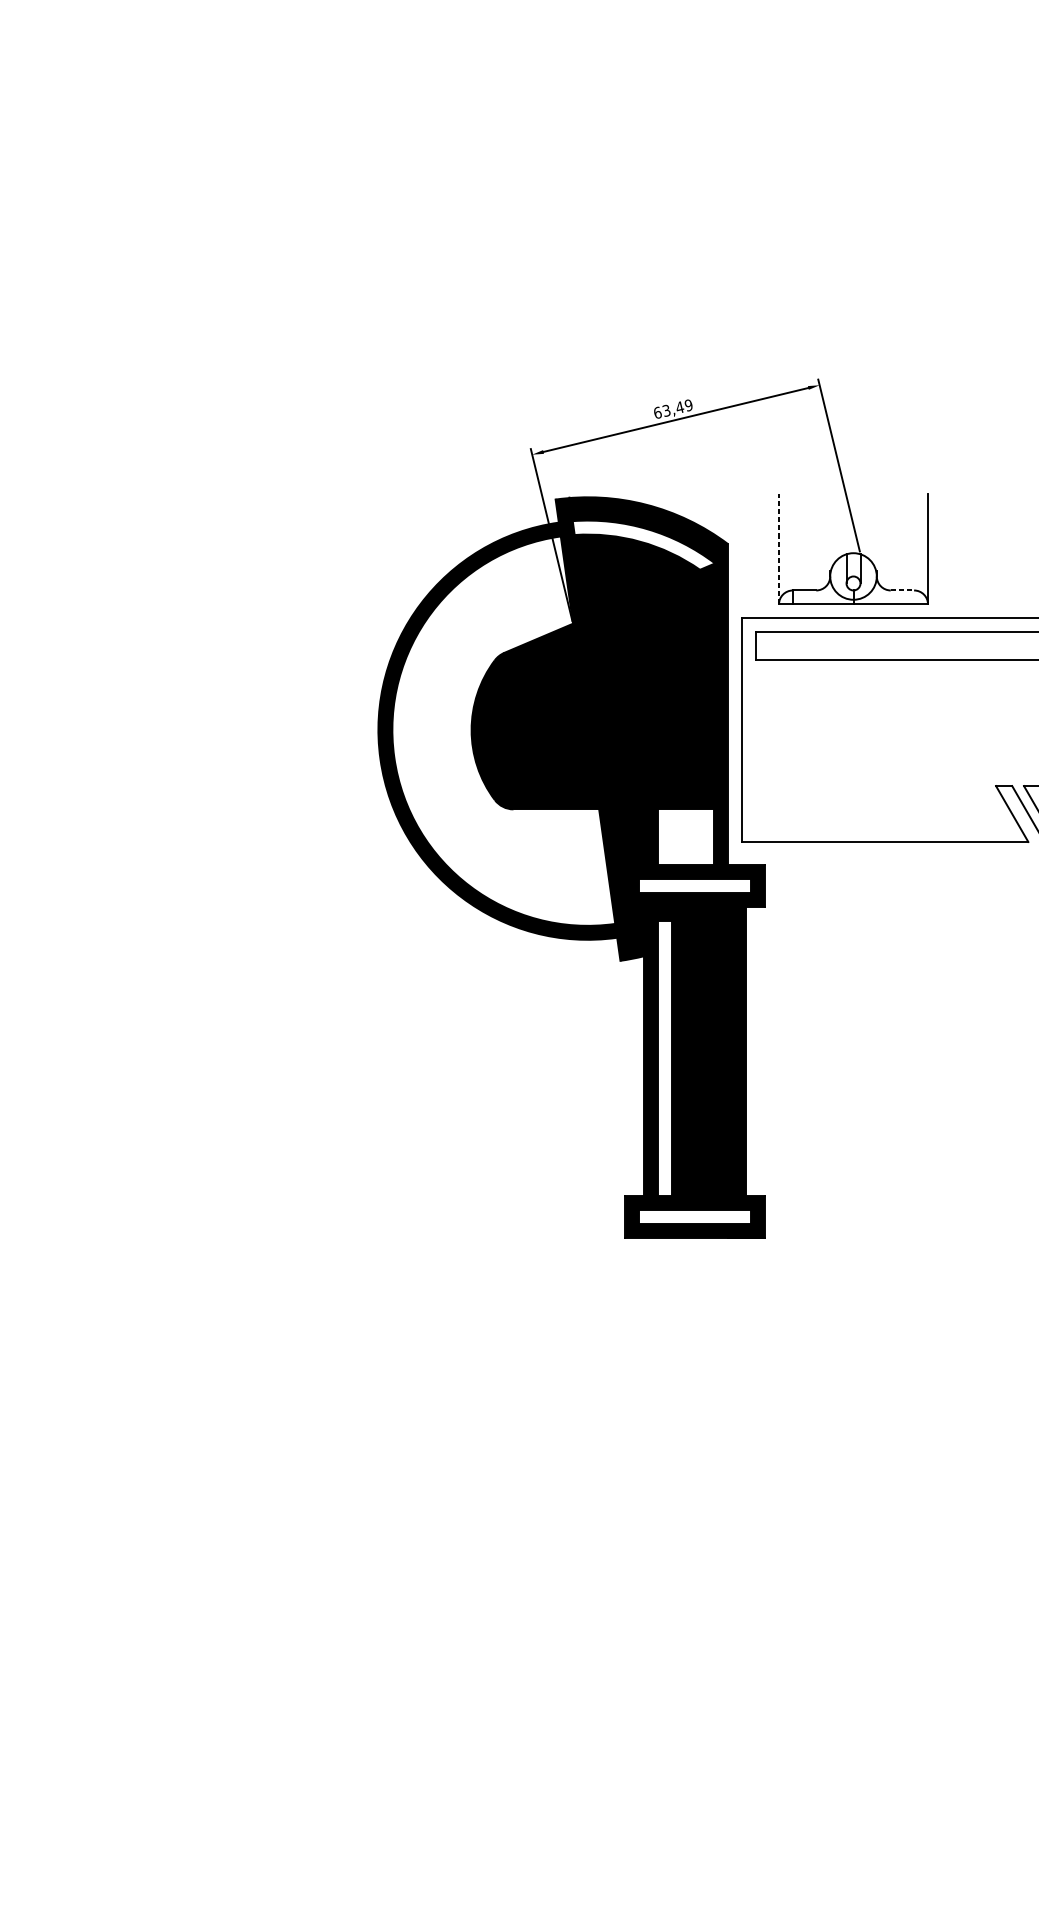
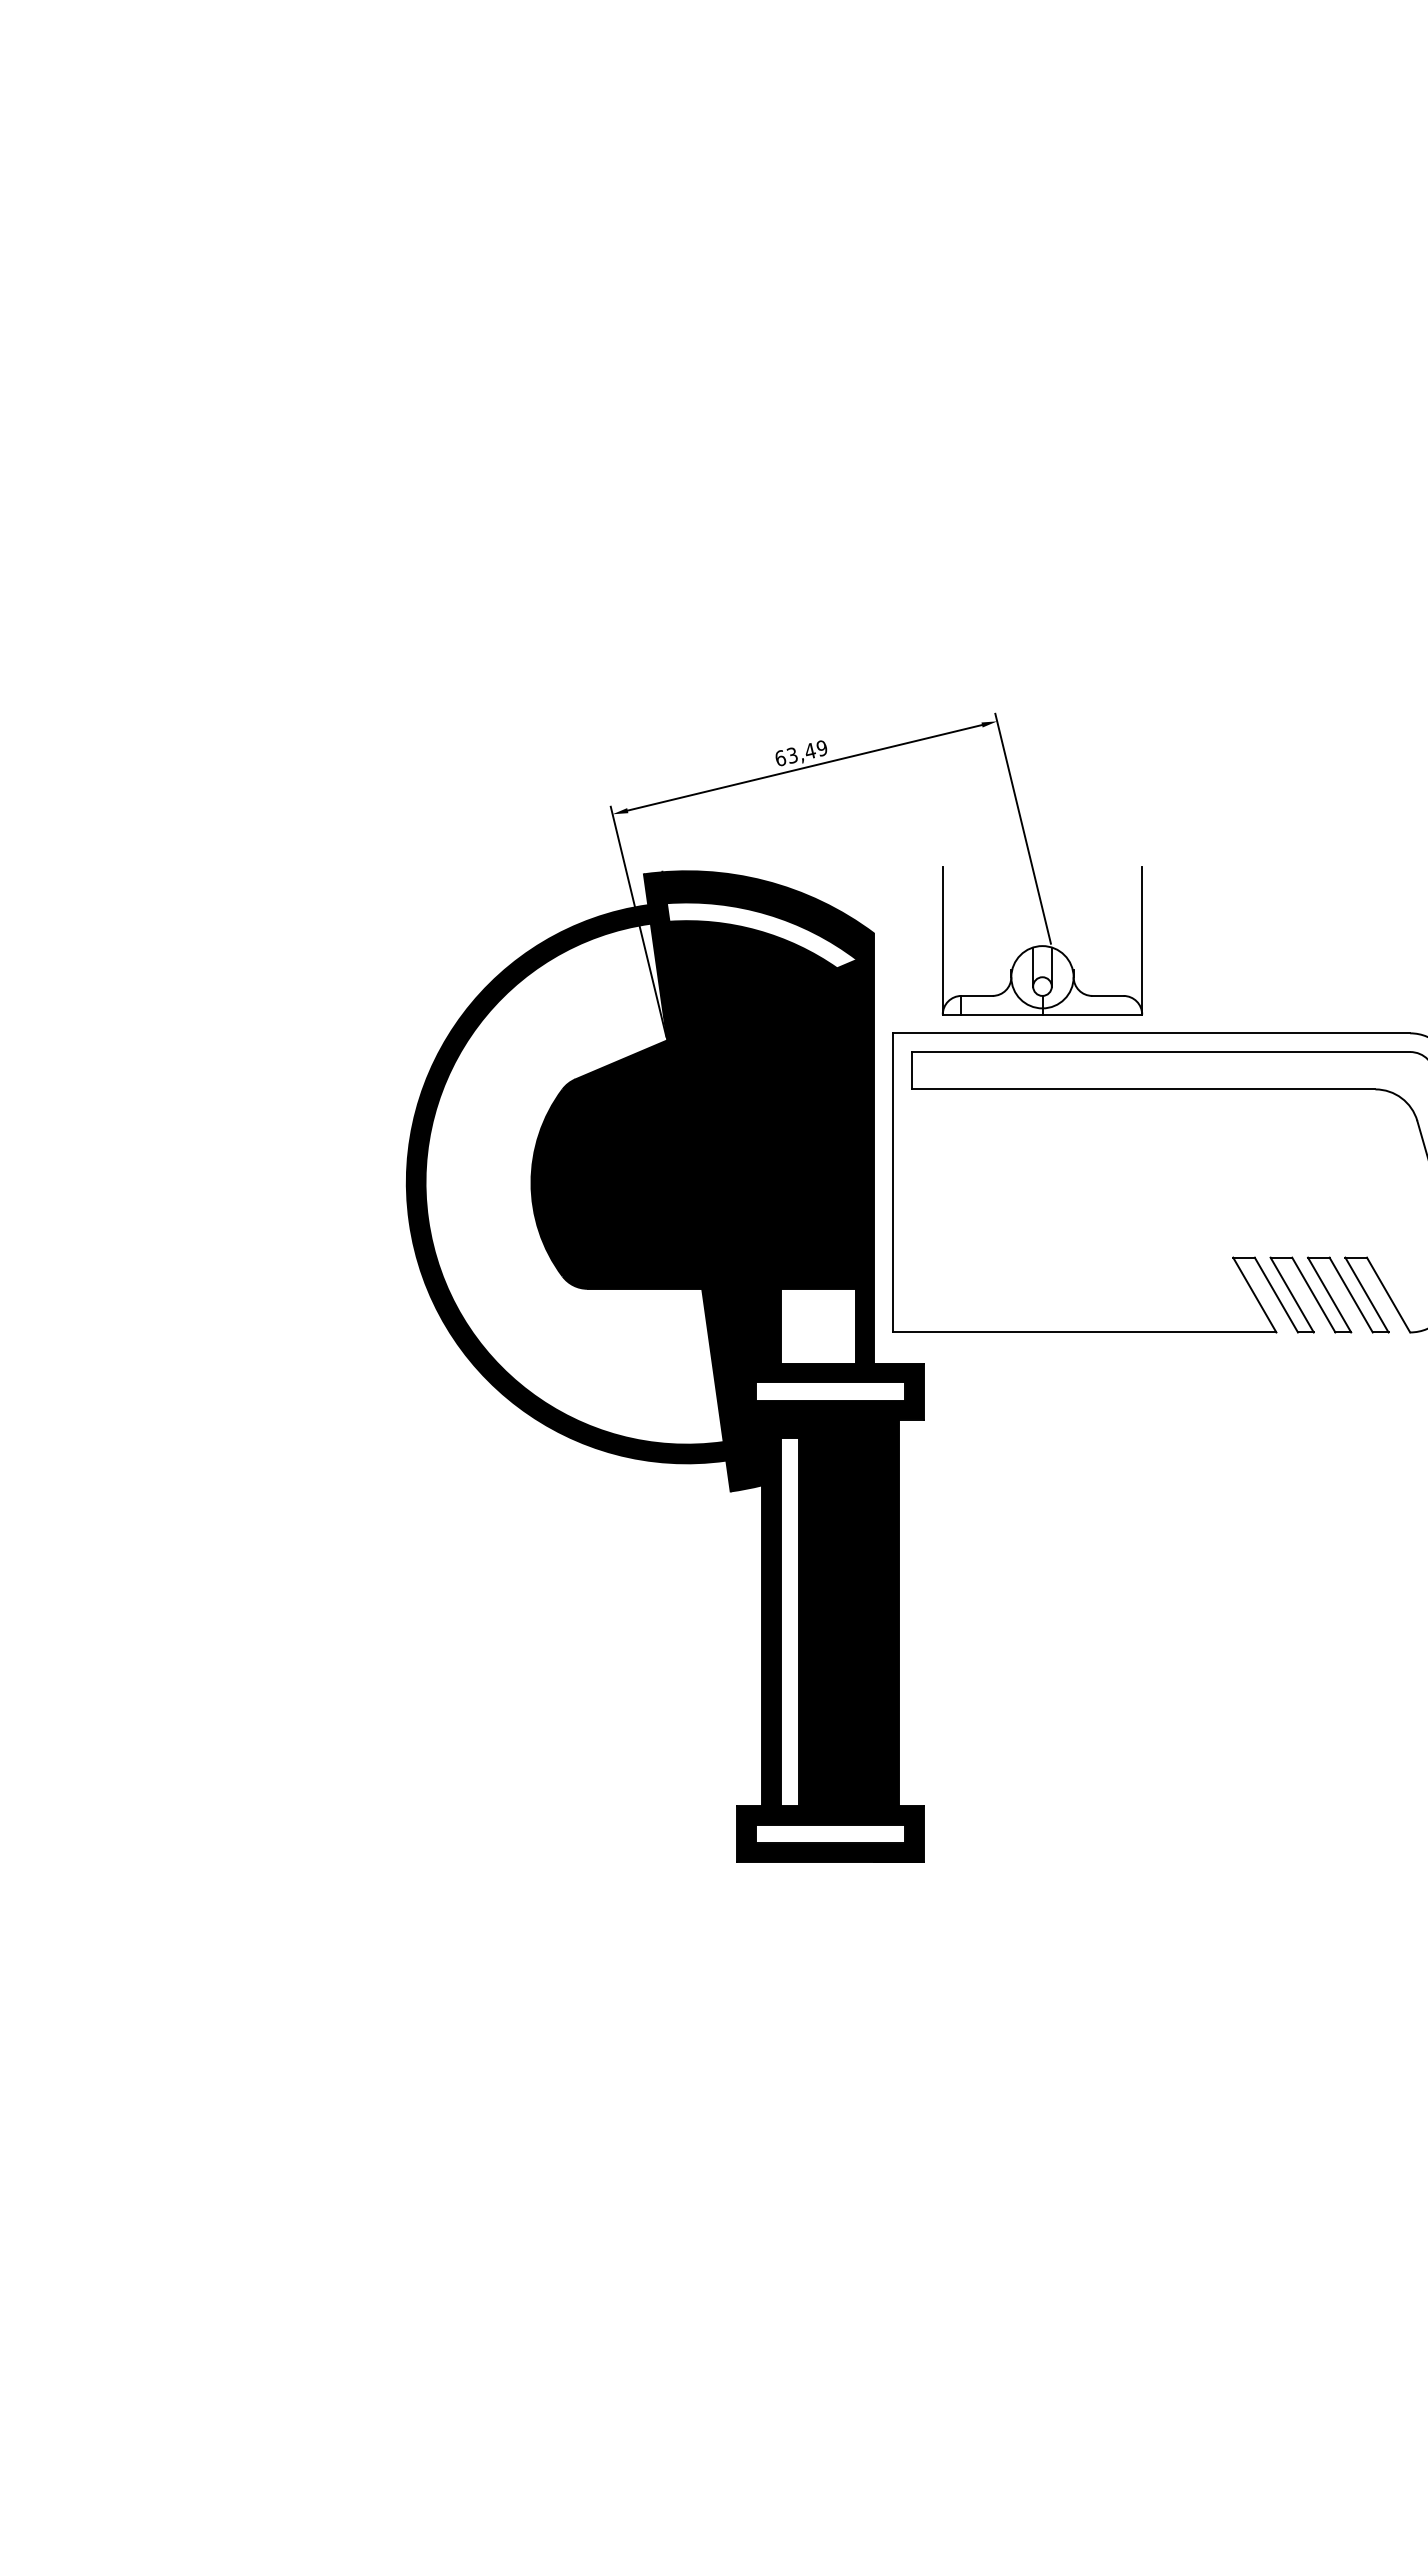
line: (778, 549) -> (942, 940), dashed -> solid
line: (902, 590) -> (1107, 995), dashed -> solid

